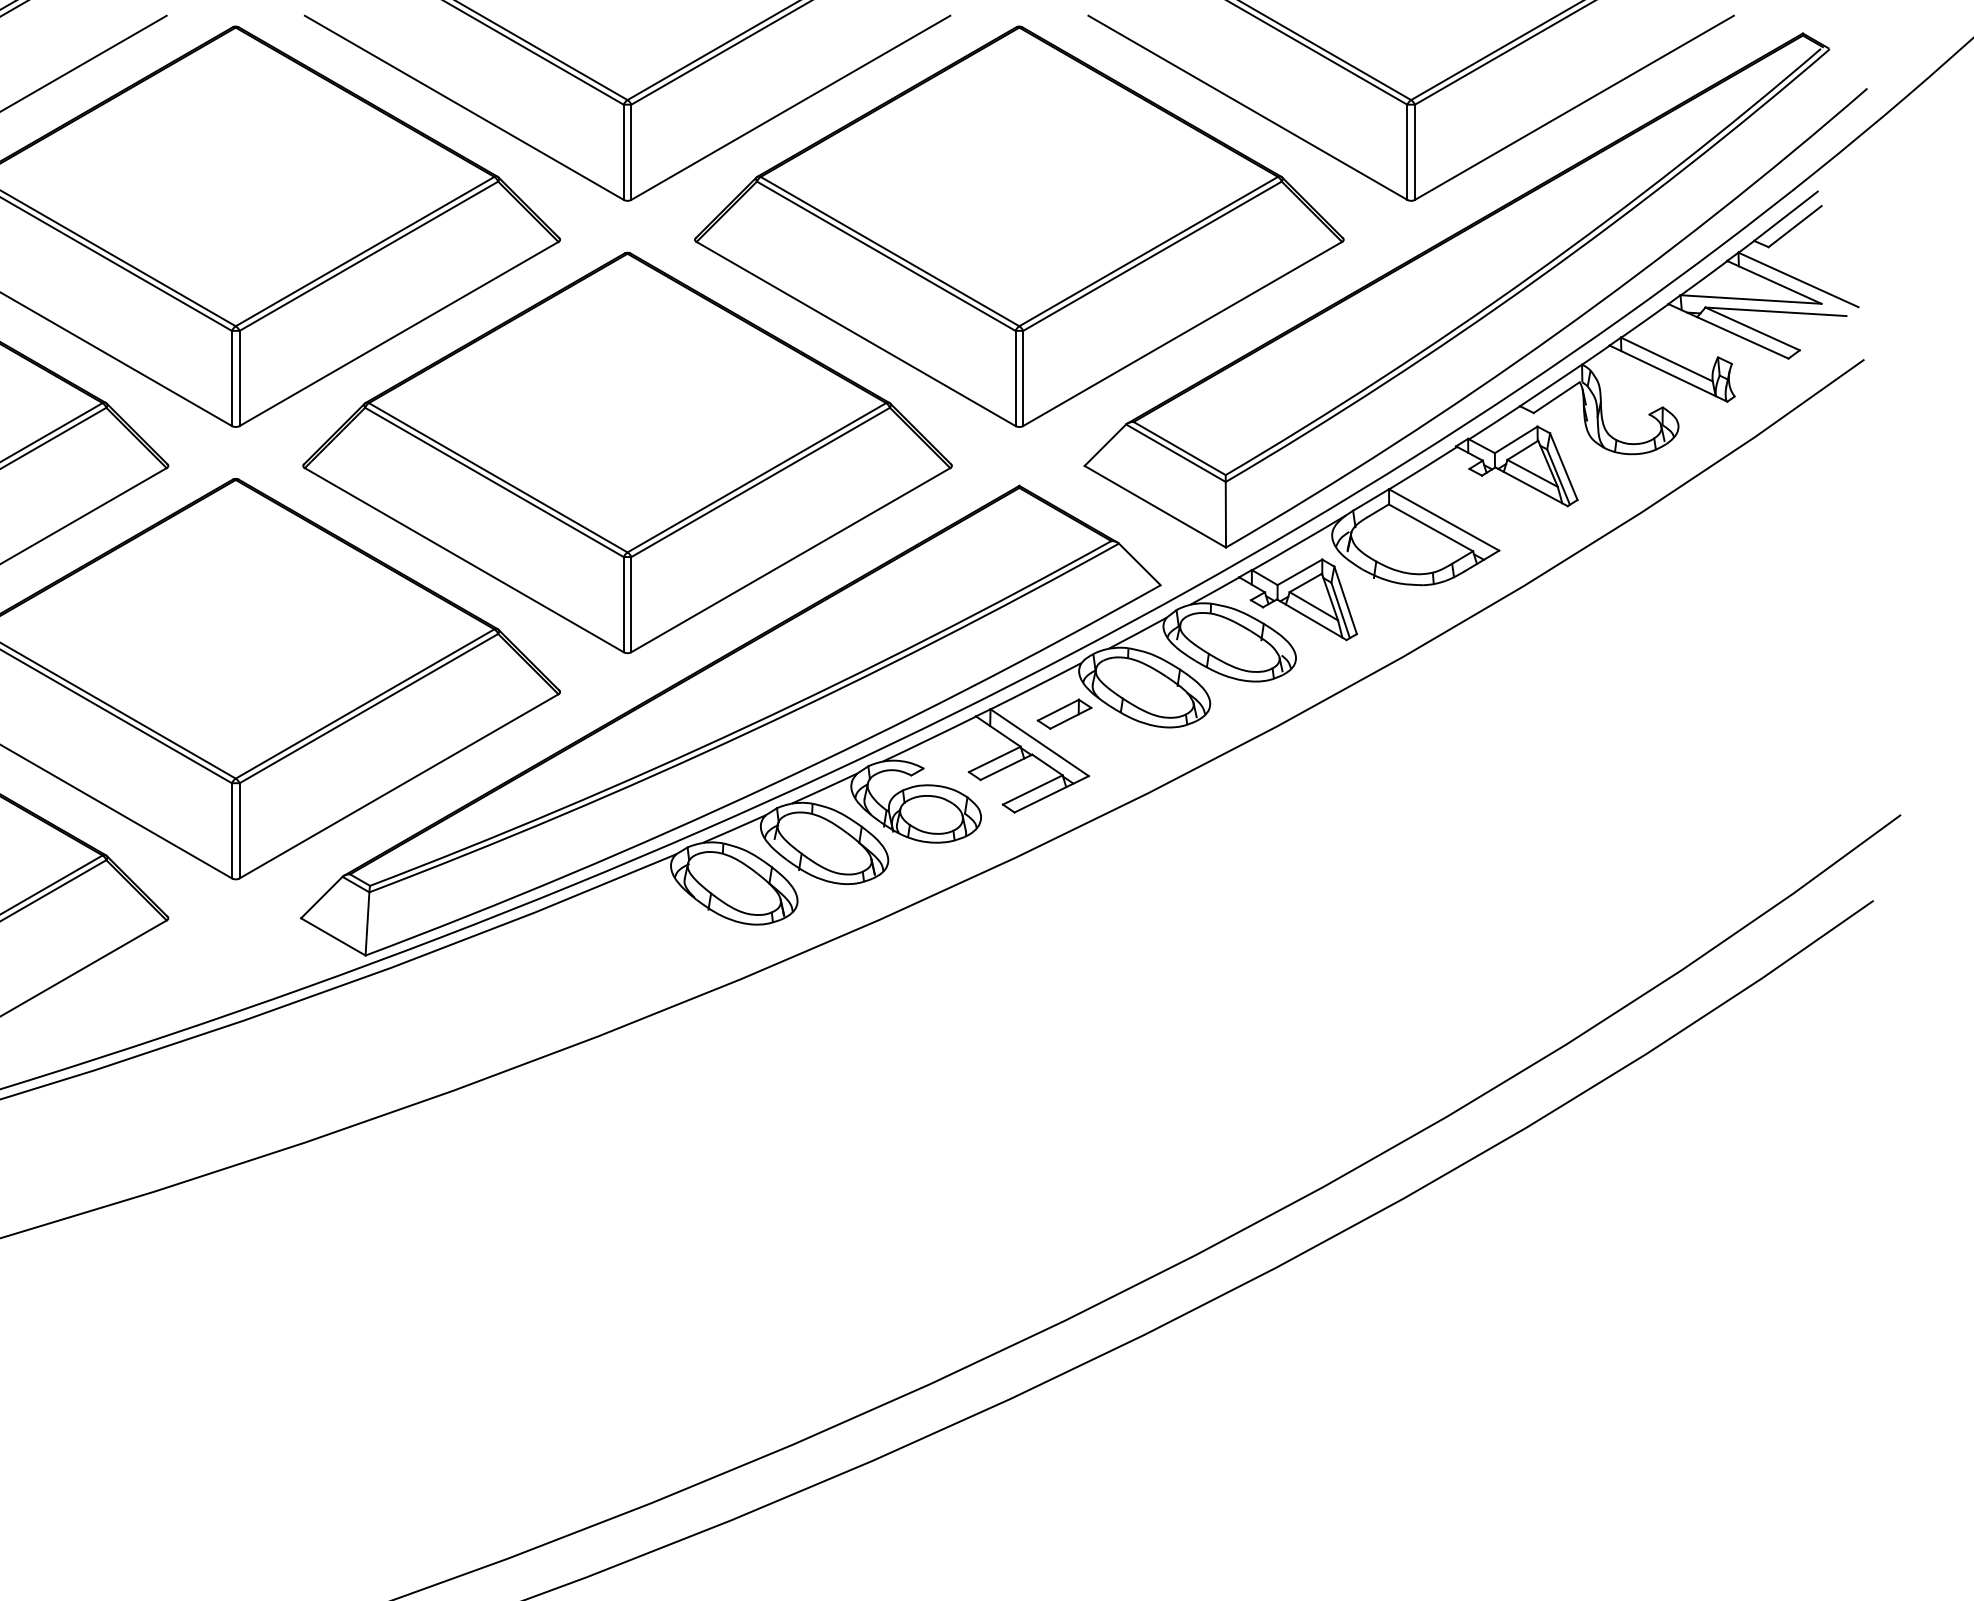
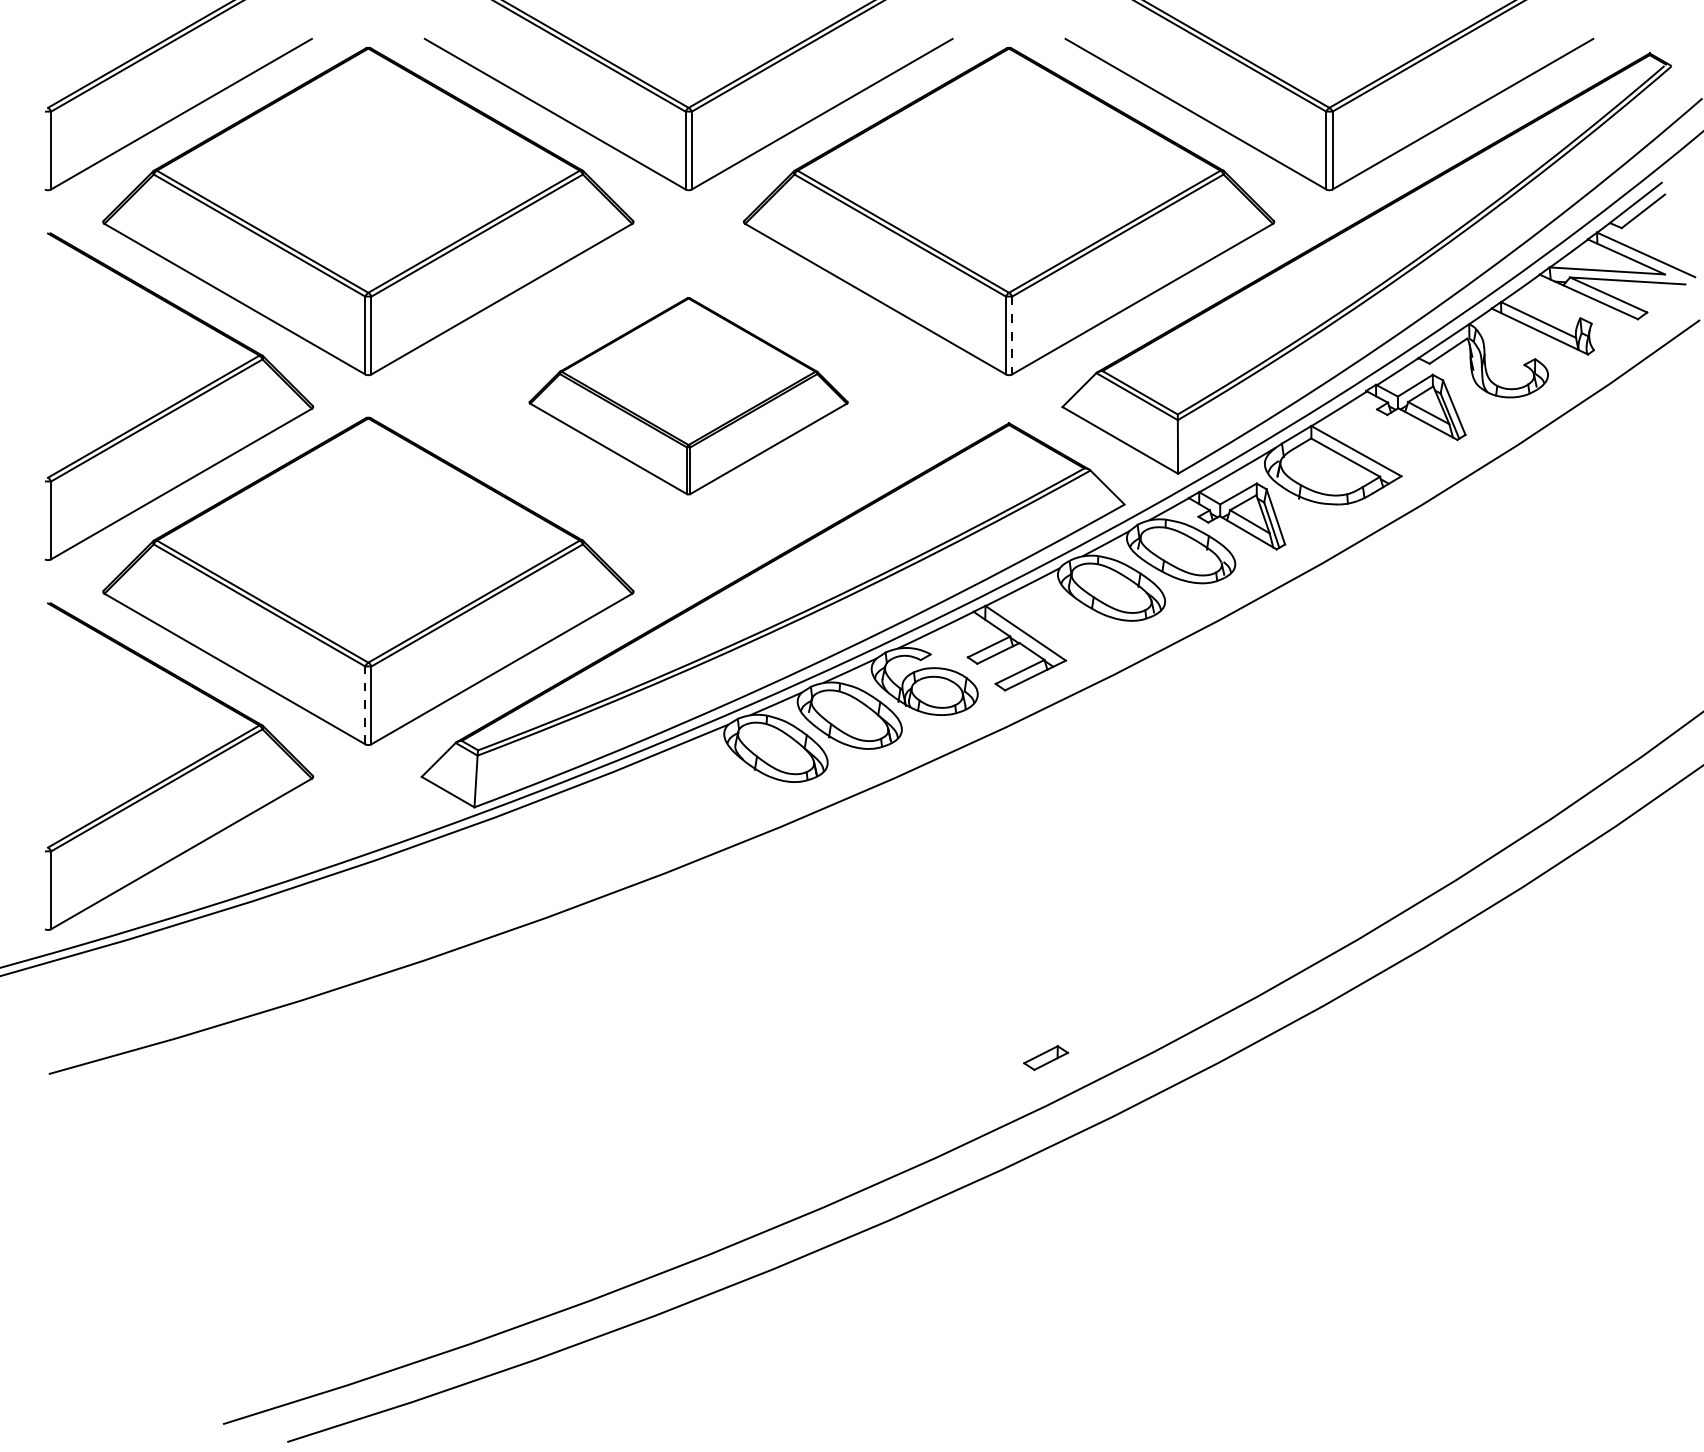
line: (1023, 378) -> (1012, 335), solid -> dashed
part: (627, 451) -> (688, 395), size x0.6
part: (1063, 713) -> (1045, 1057), moved
line: (232, 830) -> (365, 705), solid -> dashed

